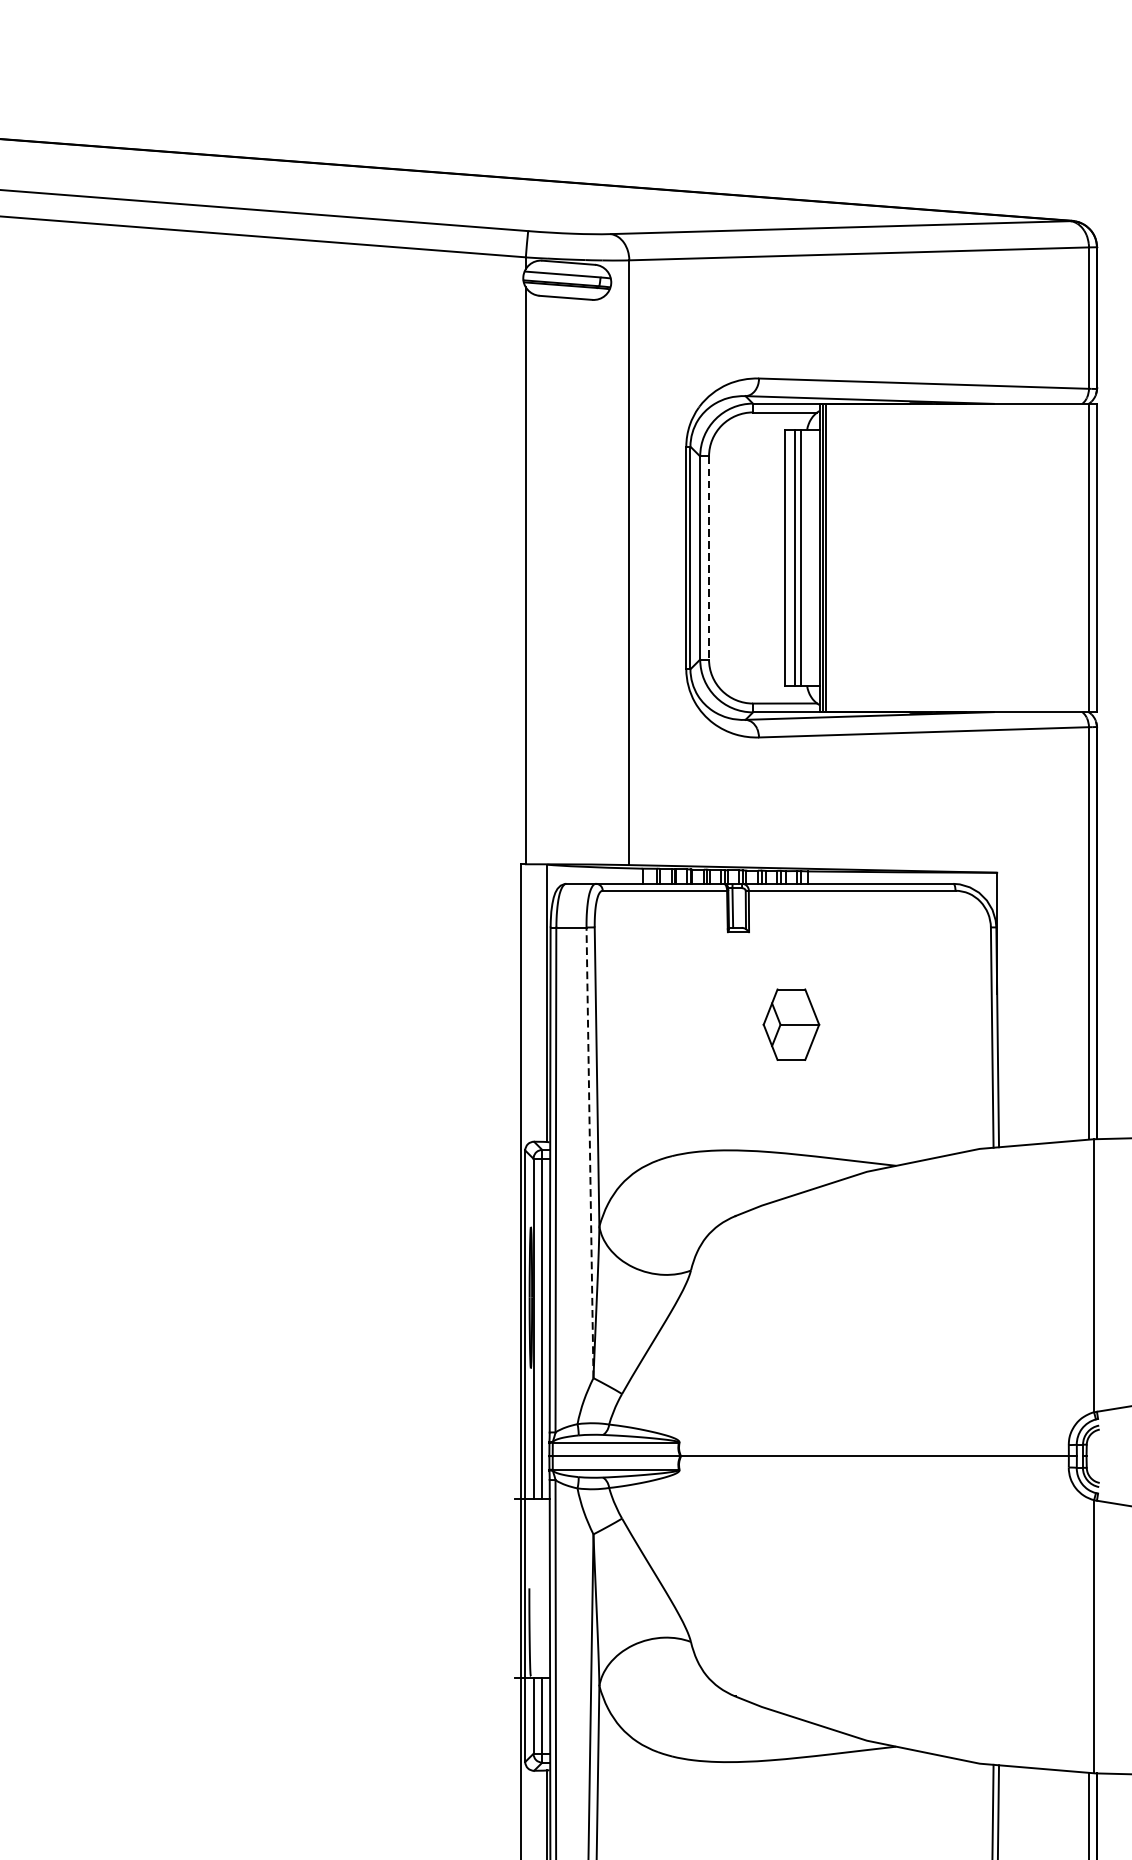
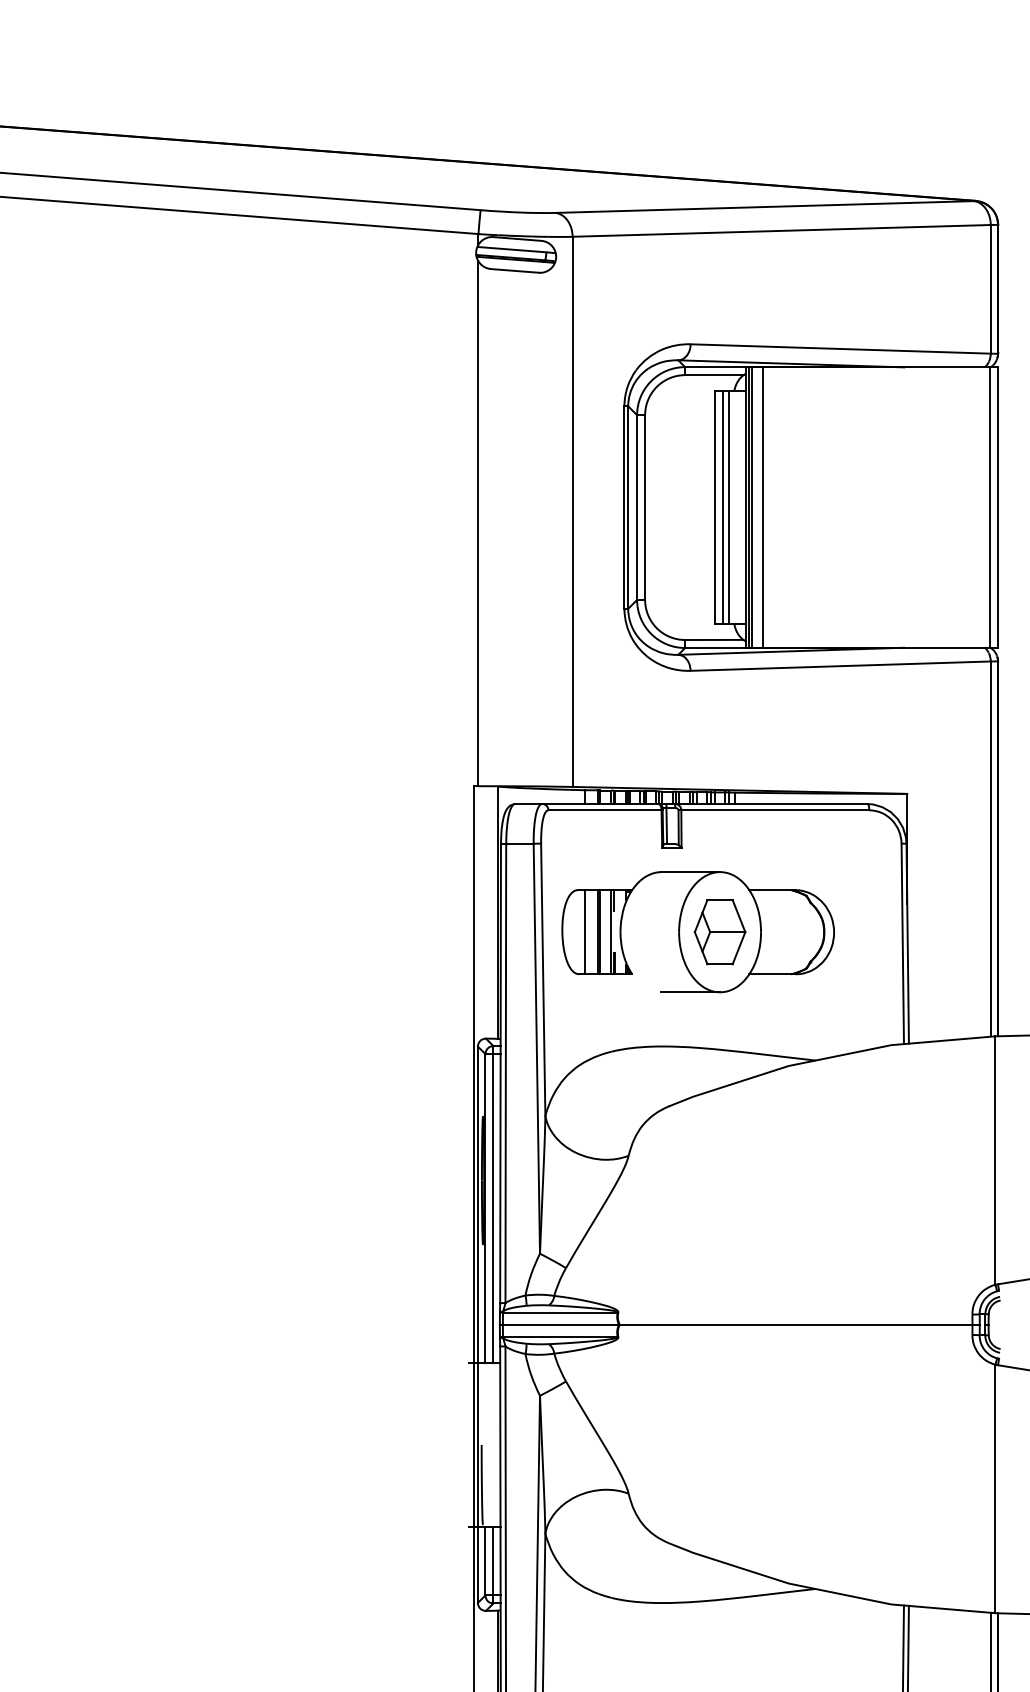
line: (838, 557) -> (762, 507), added
line: (709, 559) -> (645, 508), dashed -> solid
part: (766, 1025) -> (697, 932), added
line: (589, 1152) -> (536, 1048), dashed -> solid

